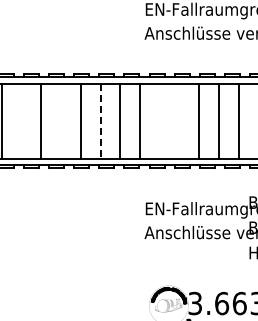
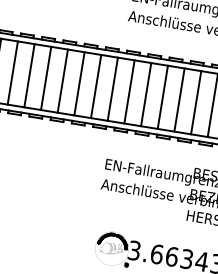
line: (21, 120) -> (12, 72), added
line: (61, 120) -> (46, 77), added
line: (159, 120) -> (129, 91), added
line: (179, 120) -> (146, 94), added
line: (100, 121) -> (79, 84), dashed -> solid

